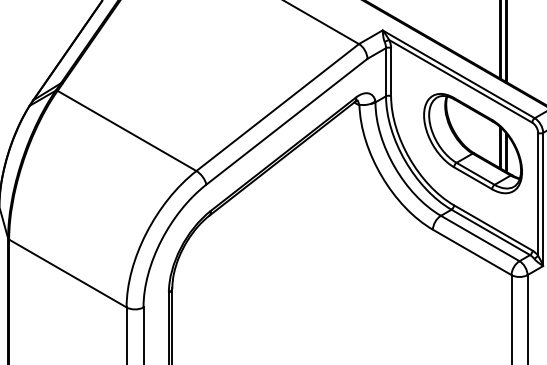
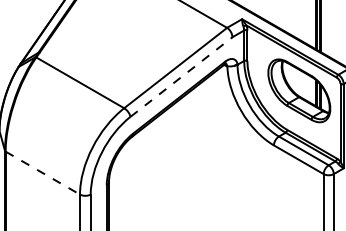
line: (286, 122) -> (181, 77), solid -> dashed
line: (67, 274) -> (42, 173), solid -> dashed

